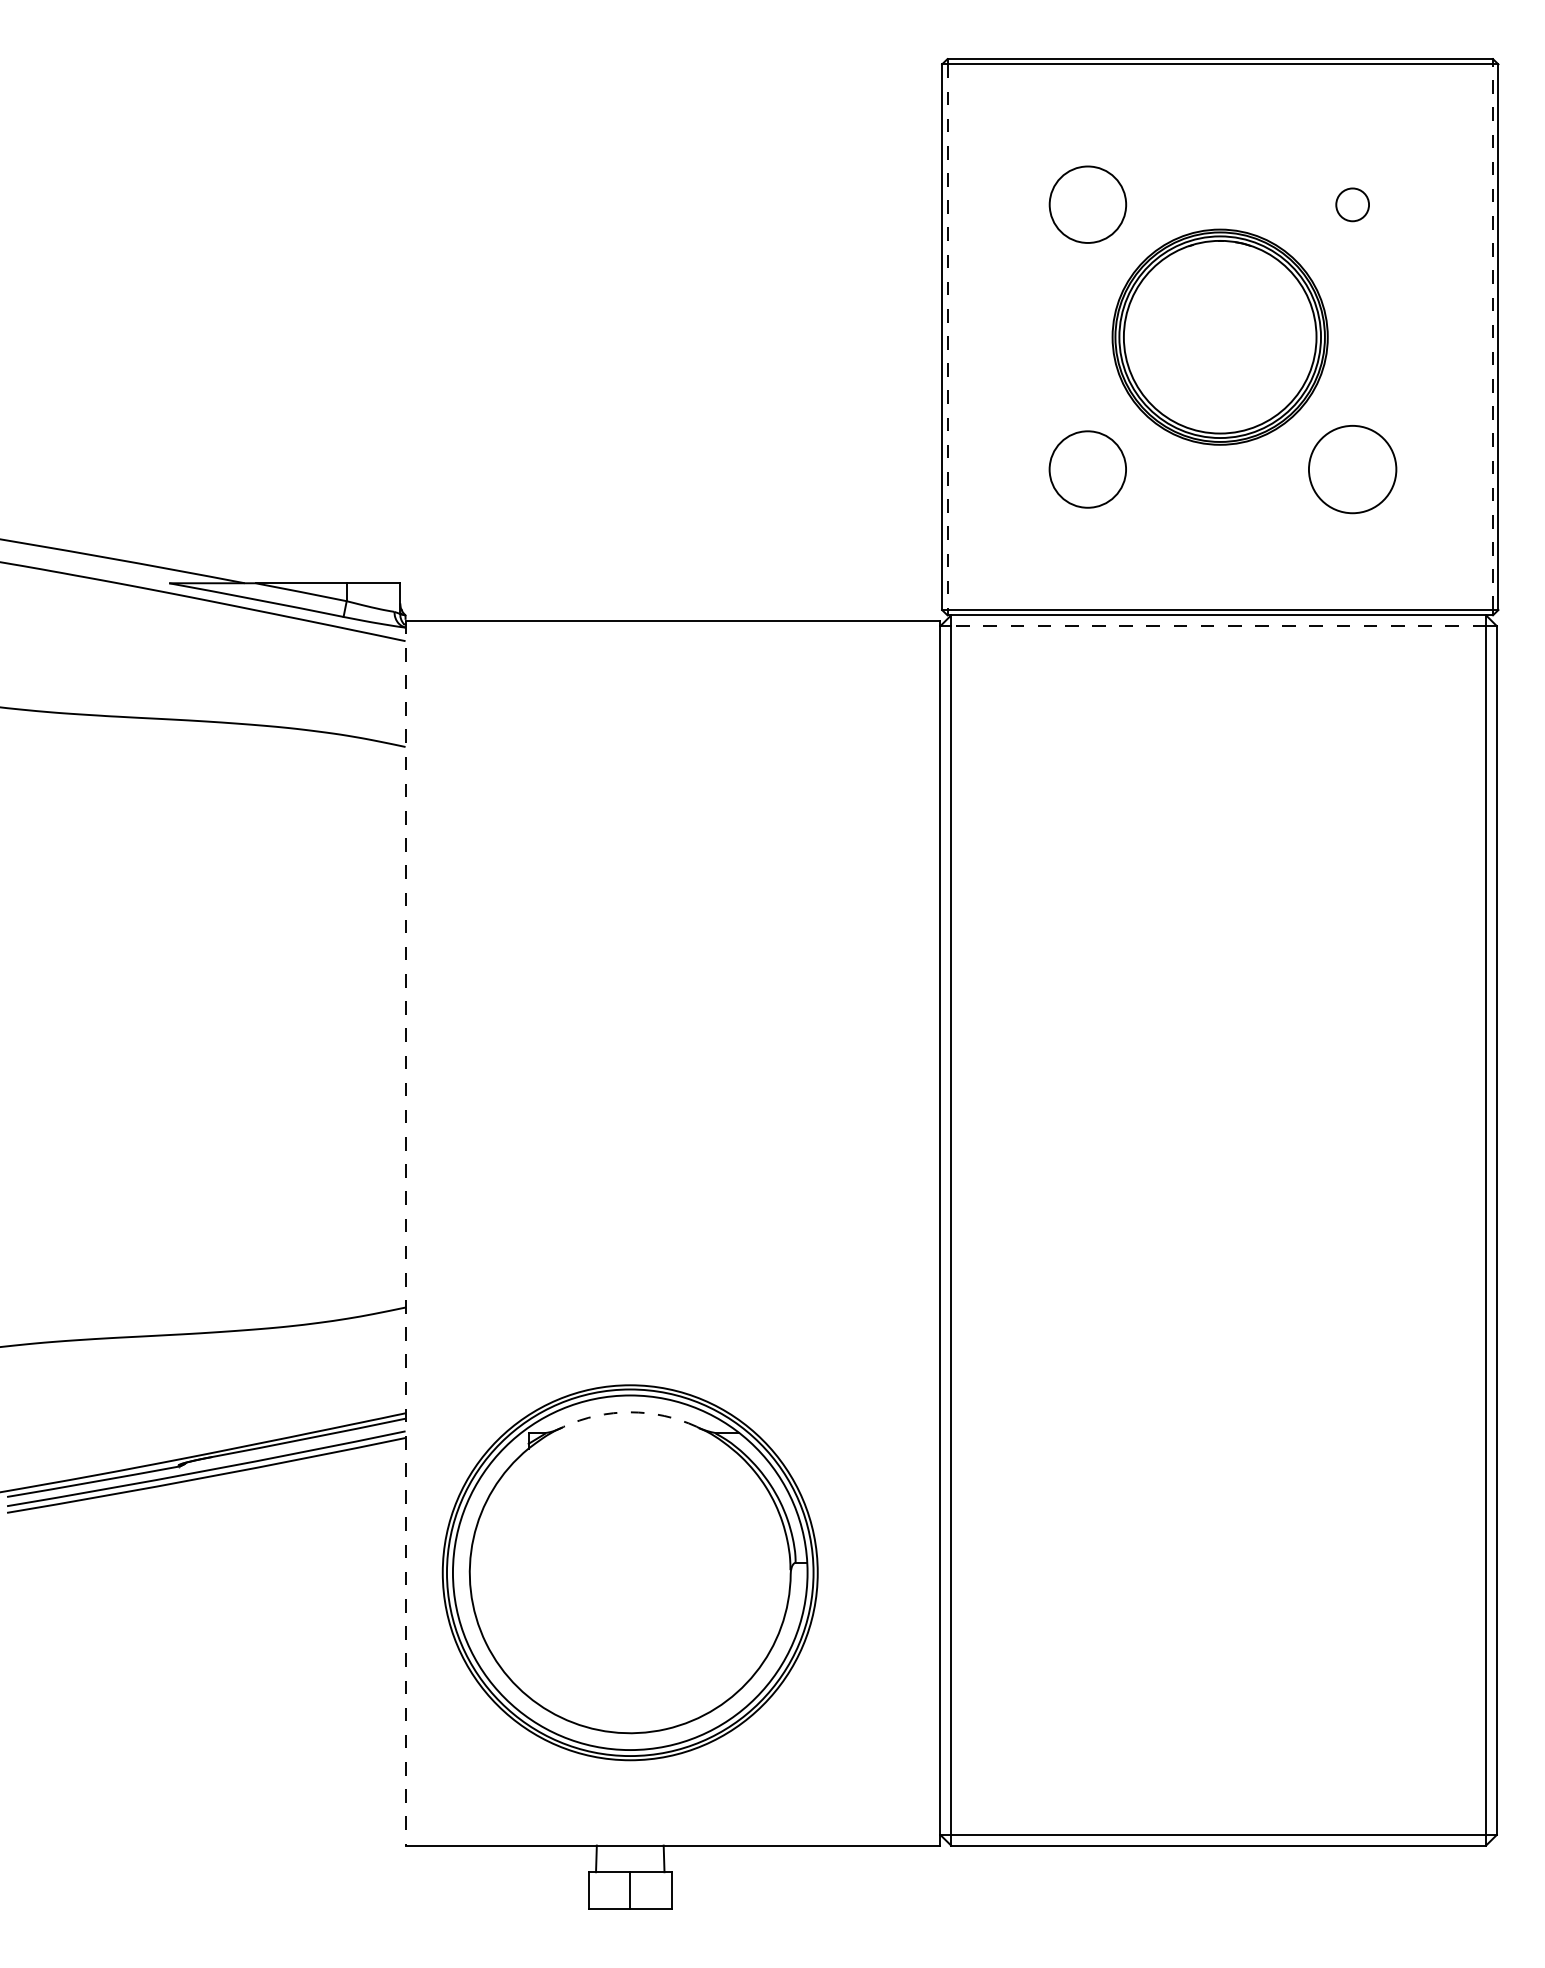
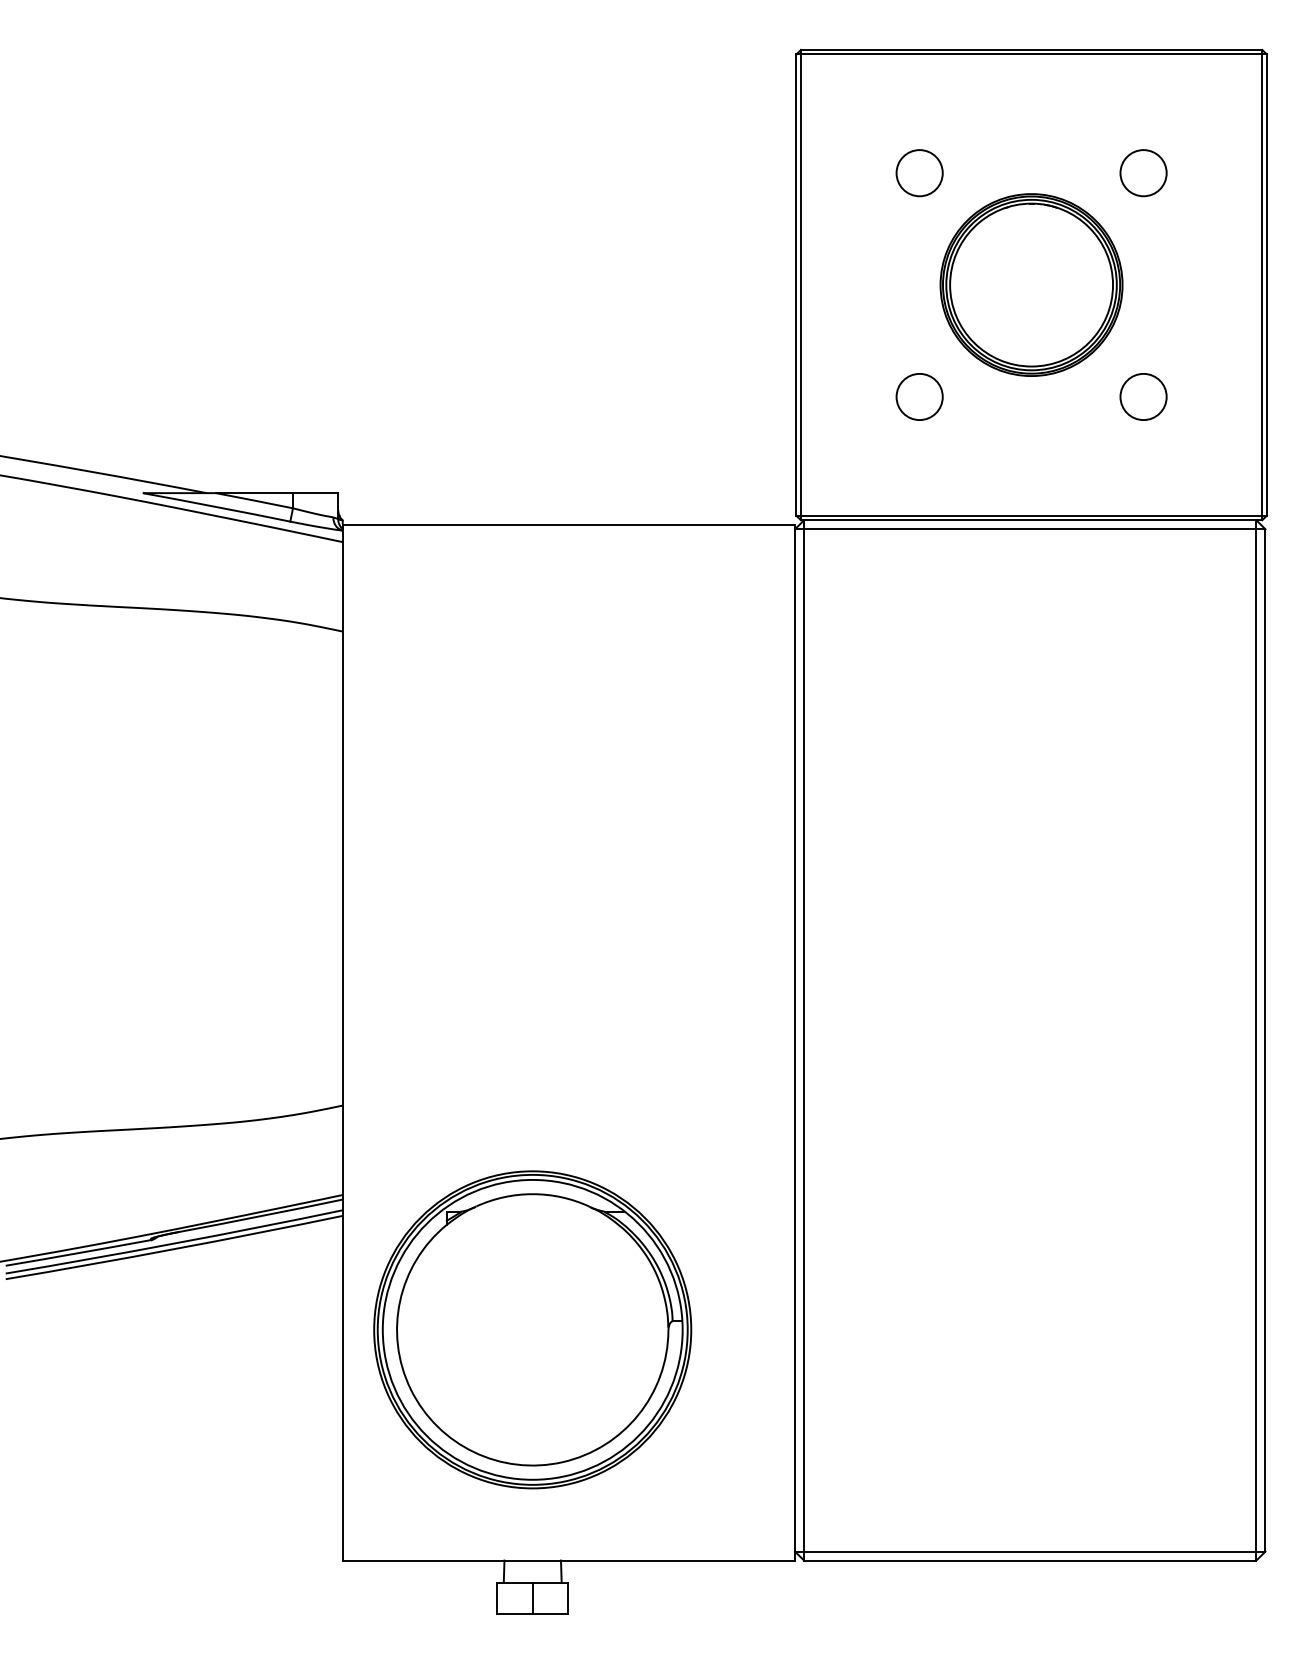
circle: (1087, 205) -> (919, 173), size x0.71
circle: (1352, 205) -> (1143, 173), size x1.67
line: (946, 337) -> (800, 285), dashed -> solid
line: (1493, 337) -> (1262, 285), dashed -> solid
circle: (1087, 468) -> (919, 396), size x0.71
circle: (1352, 468) -> (1143, 396), size x0.62
line: (1217, 626) -> (1029, 529), dashed -> solid
line: (405, 1232) -> (342, 1042), dashed -> solid
arc: (629, 1412) -> (532, 1194), dashed -> solid

